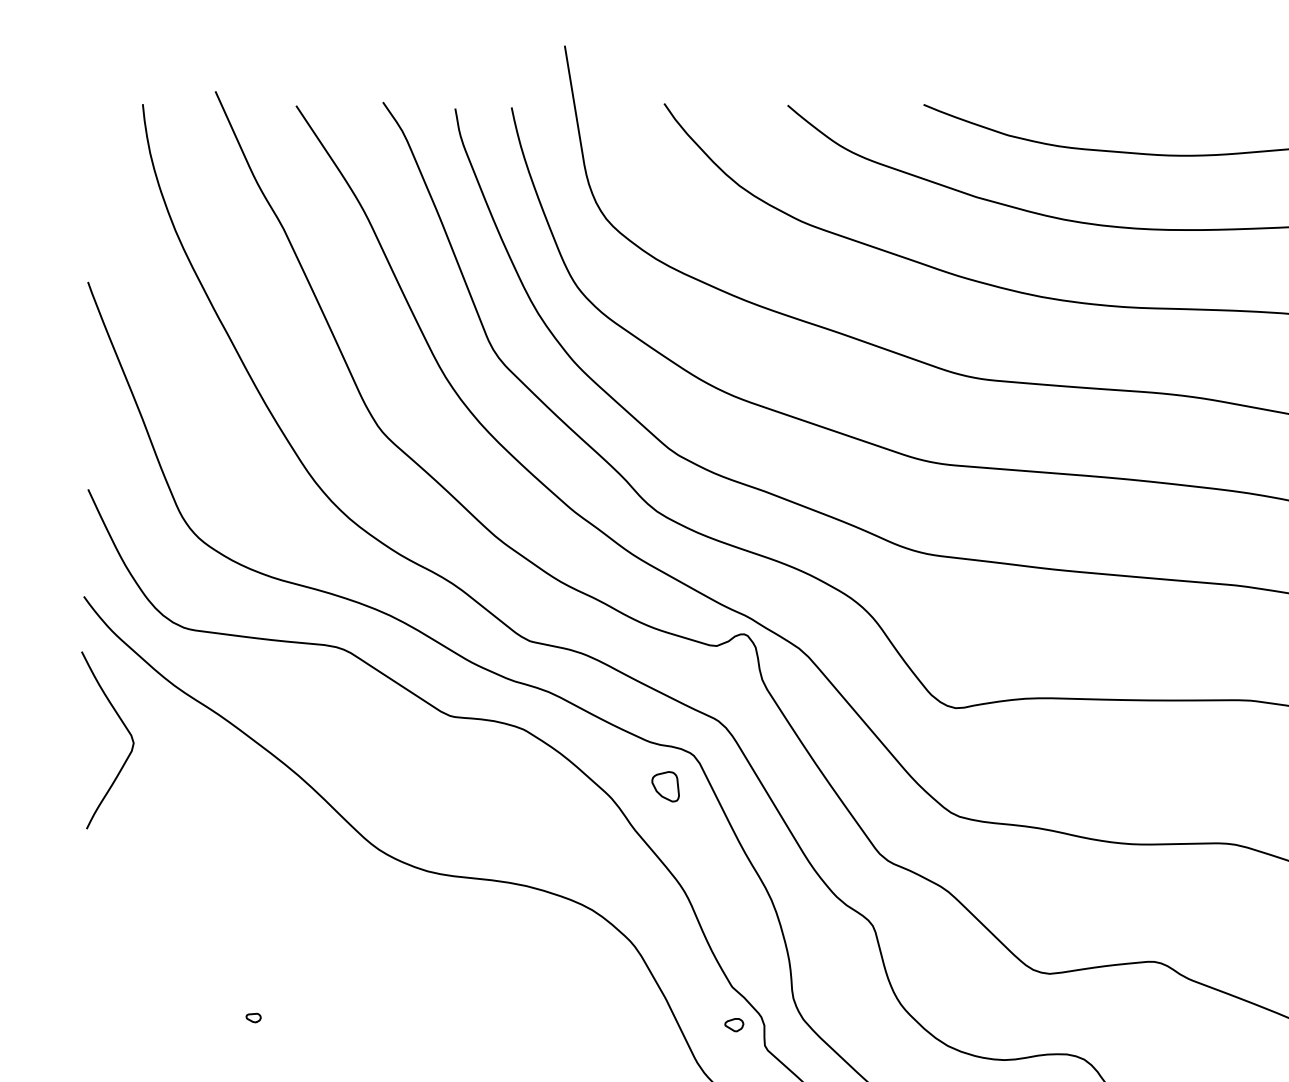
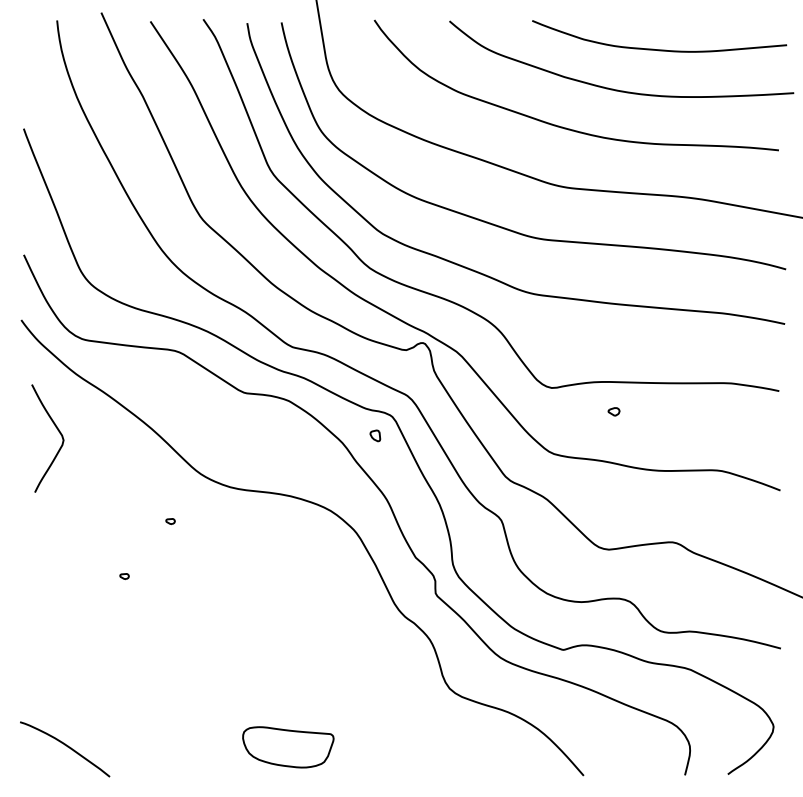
curve: (123, 727) -> (57, 430), moved
part: (666, 786) -> (375, 435), size x0.6
part: (329, 927) -> (170, 521), added
part: (733, 1024) -> (613, 411), moved

